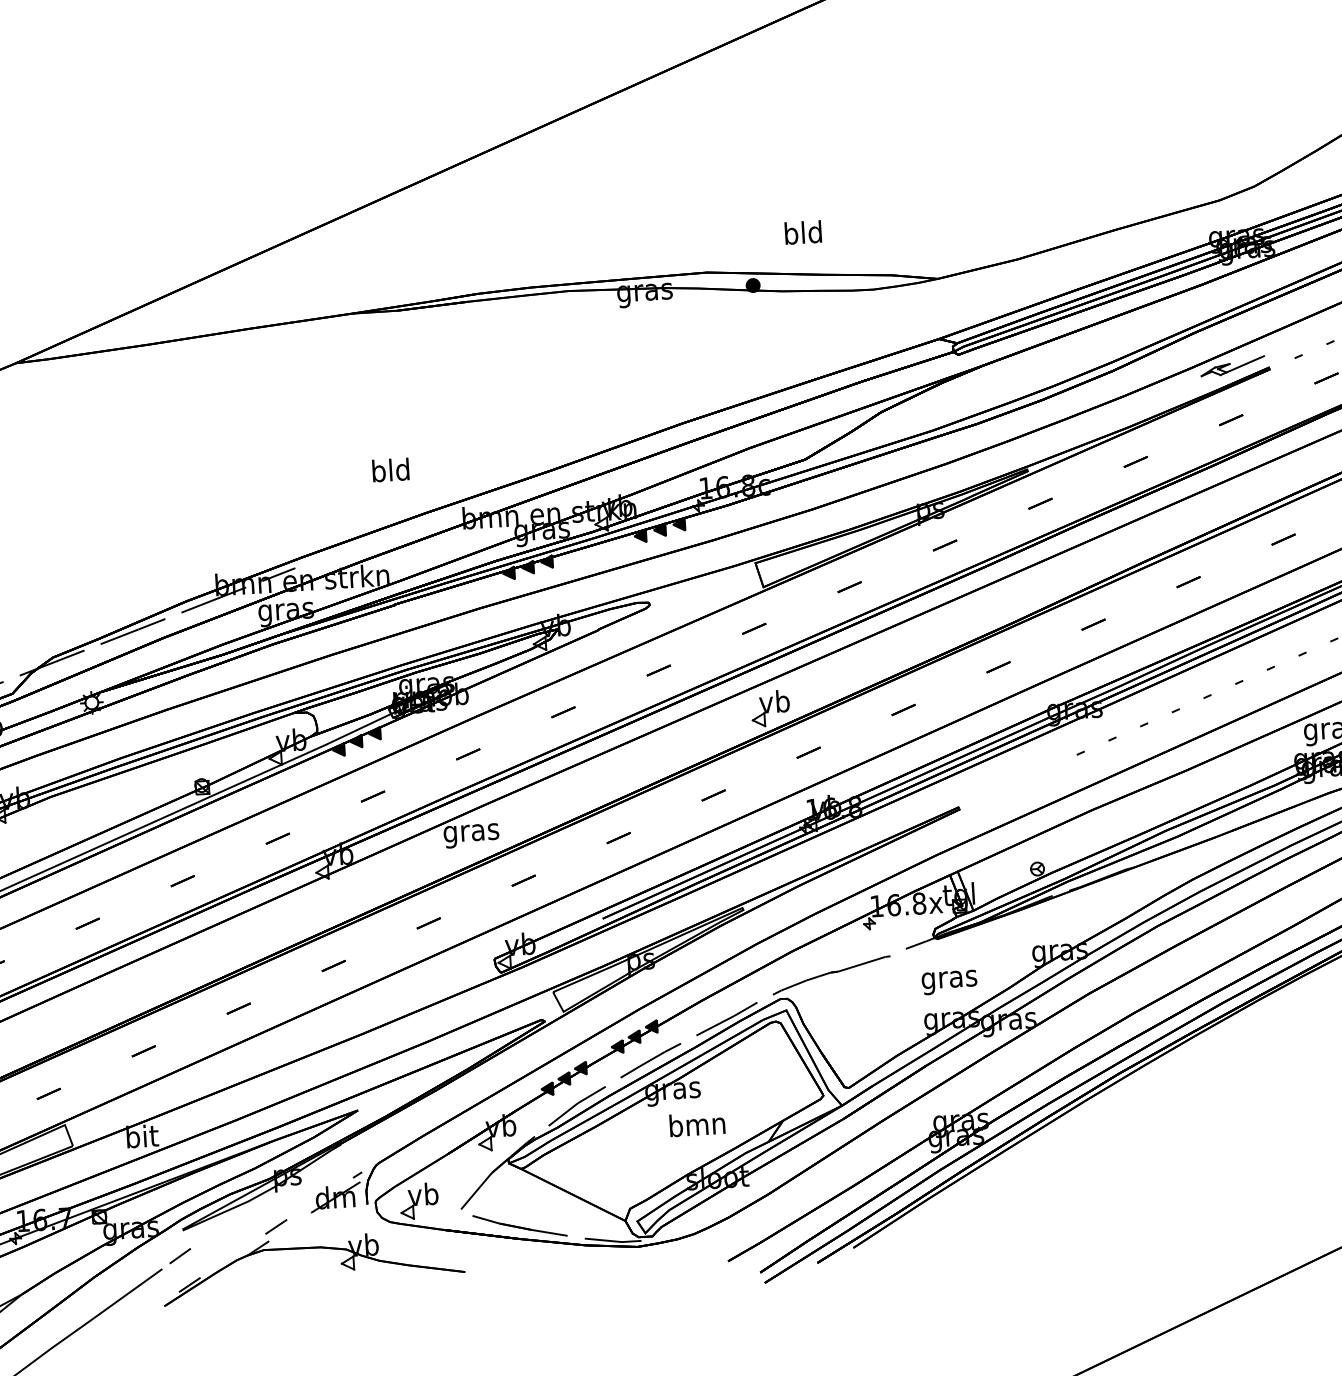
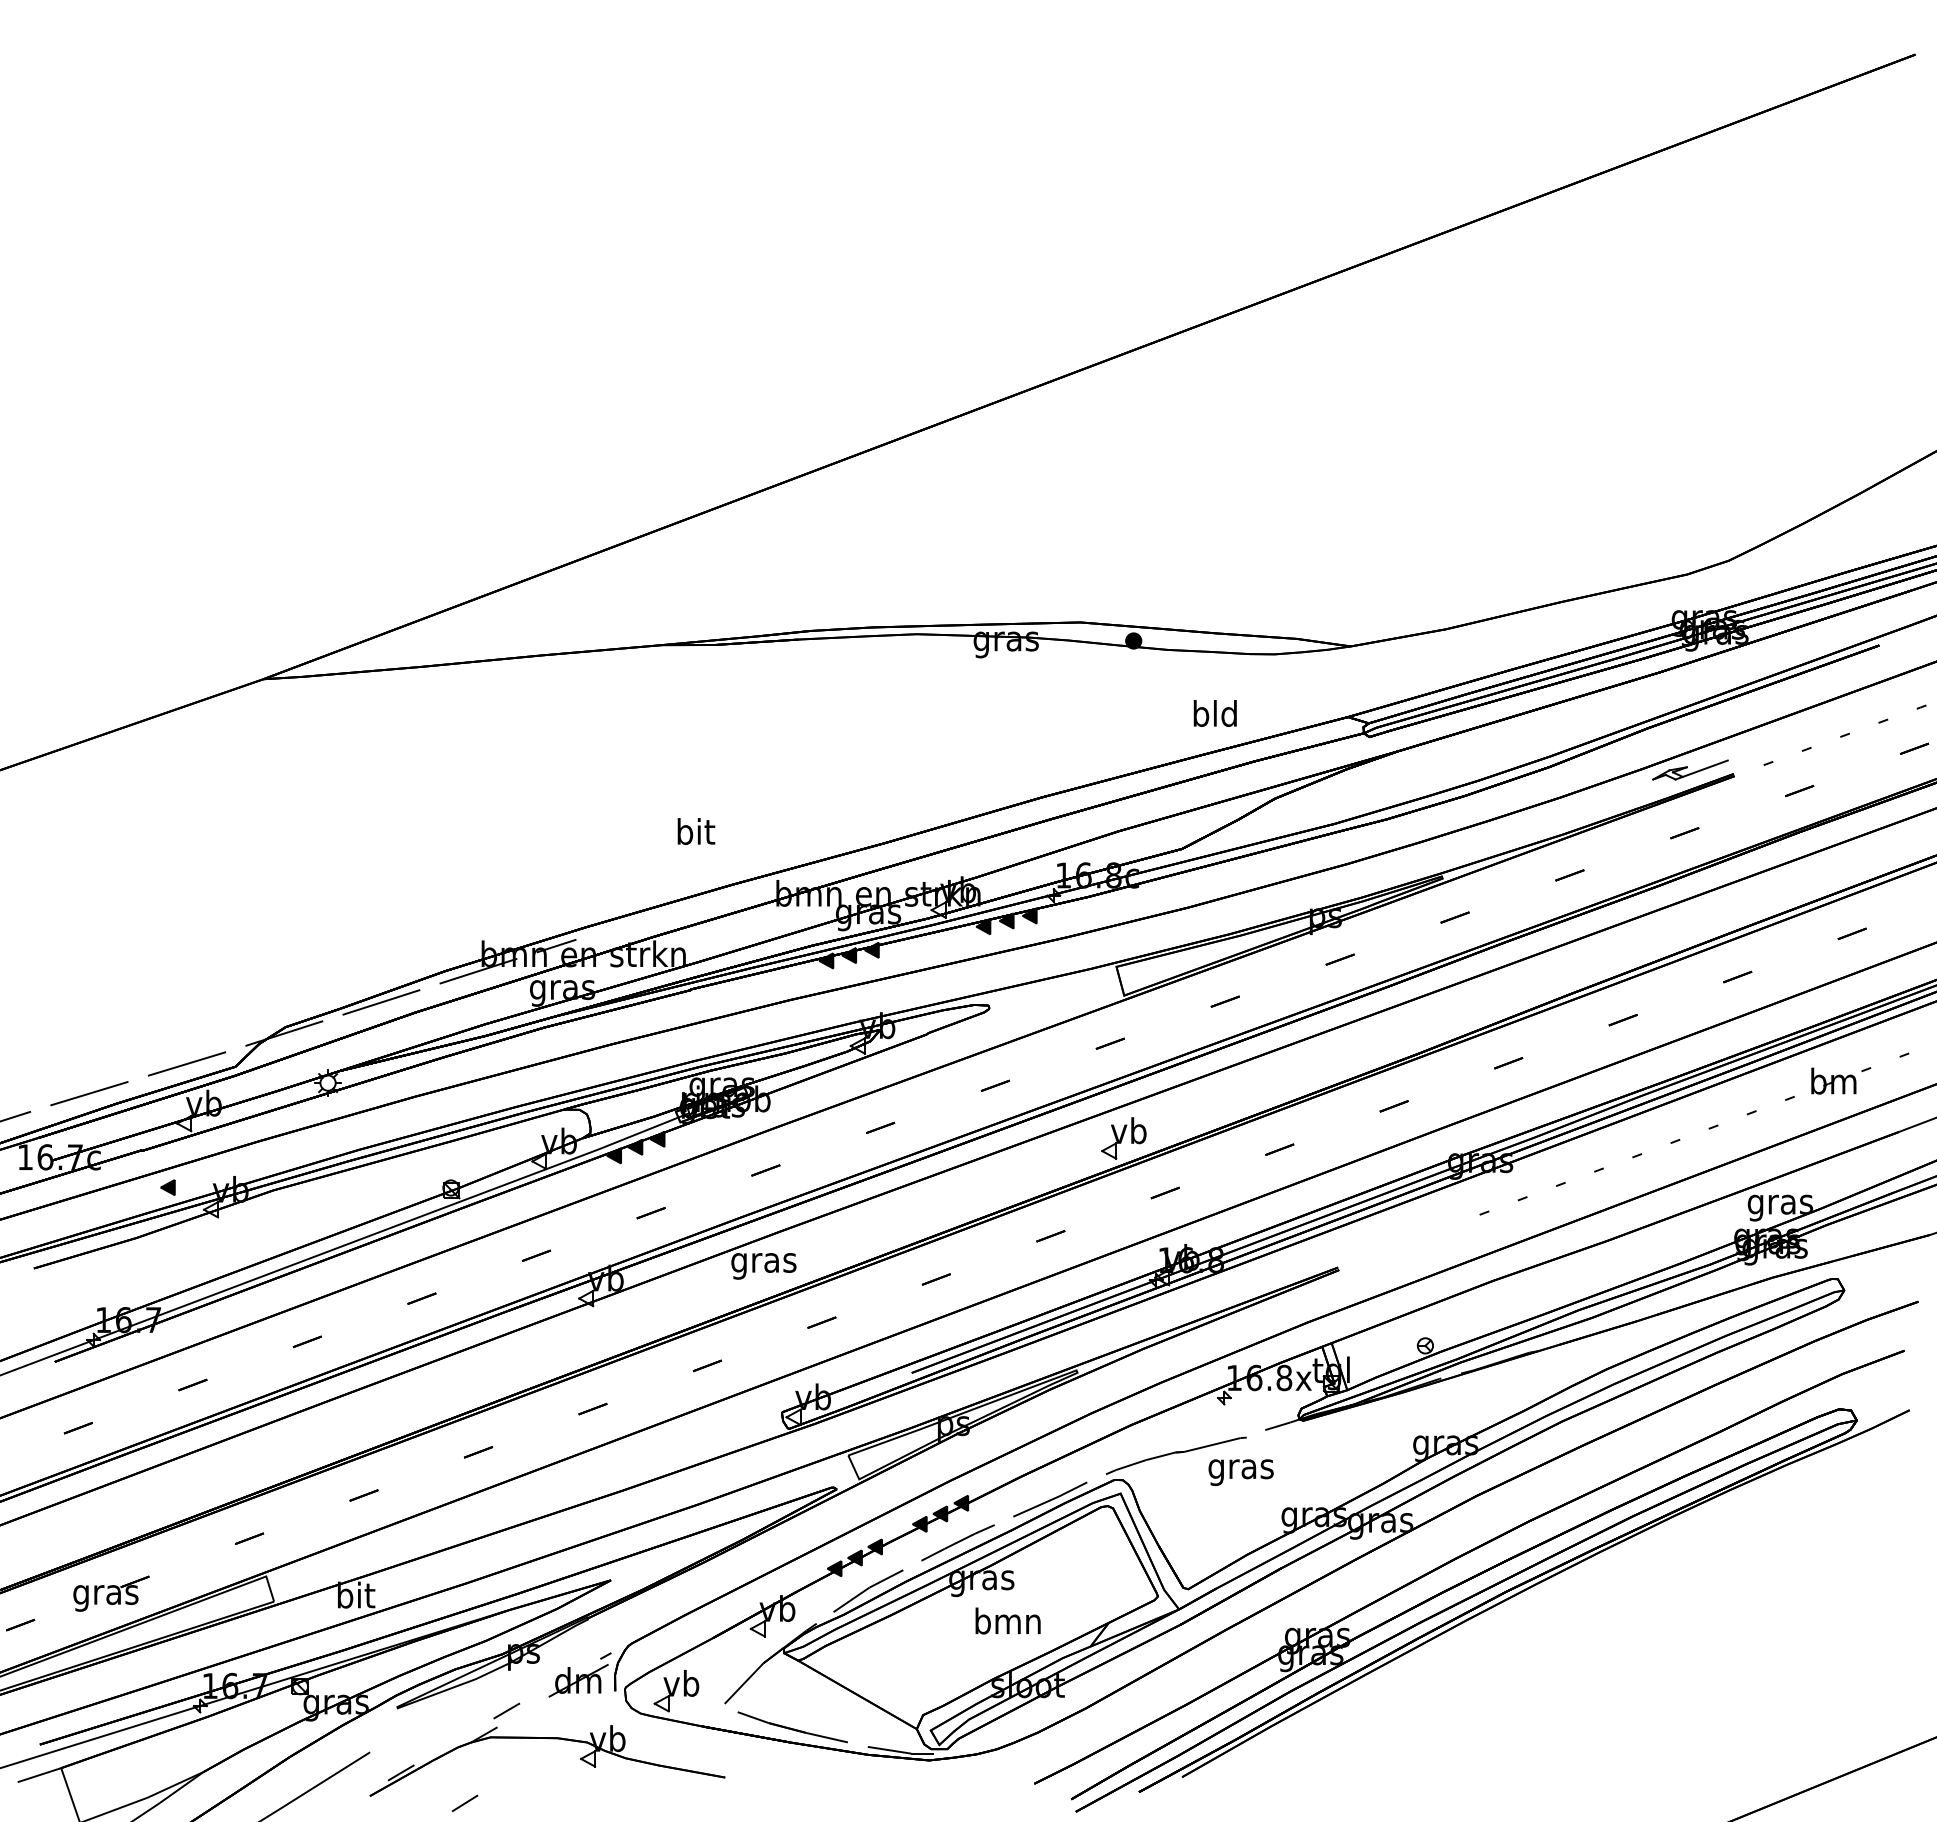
text: (802, 232) -> (1214, 713), moved
text: (390, 470) -> (695, 831), bld -> bit
text: (949, 982) -> (1240, 1472), moved
line: (179, 1256) -> (464, 1803), moved

